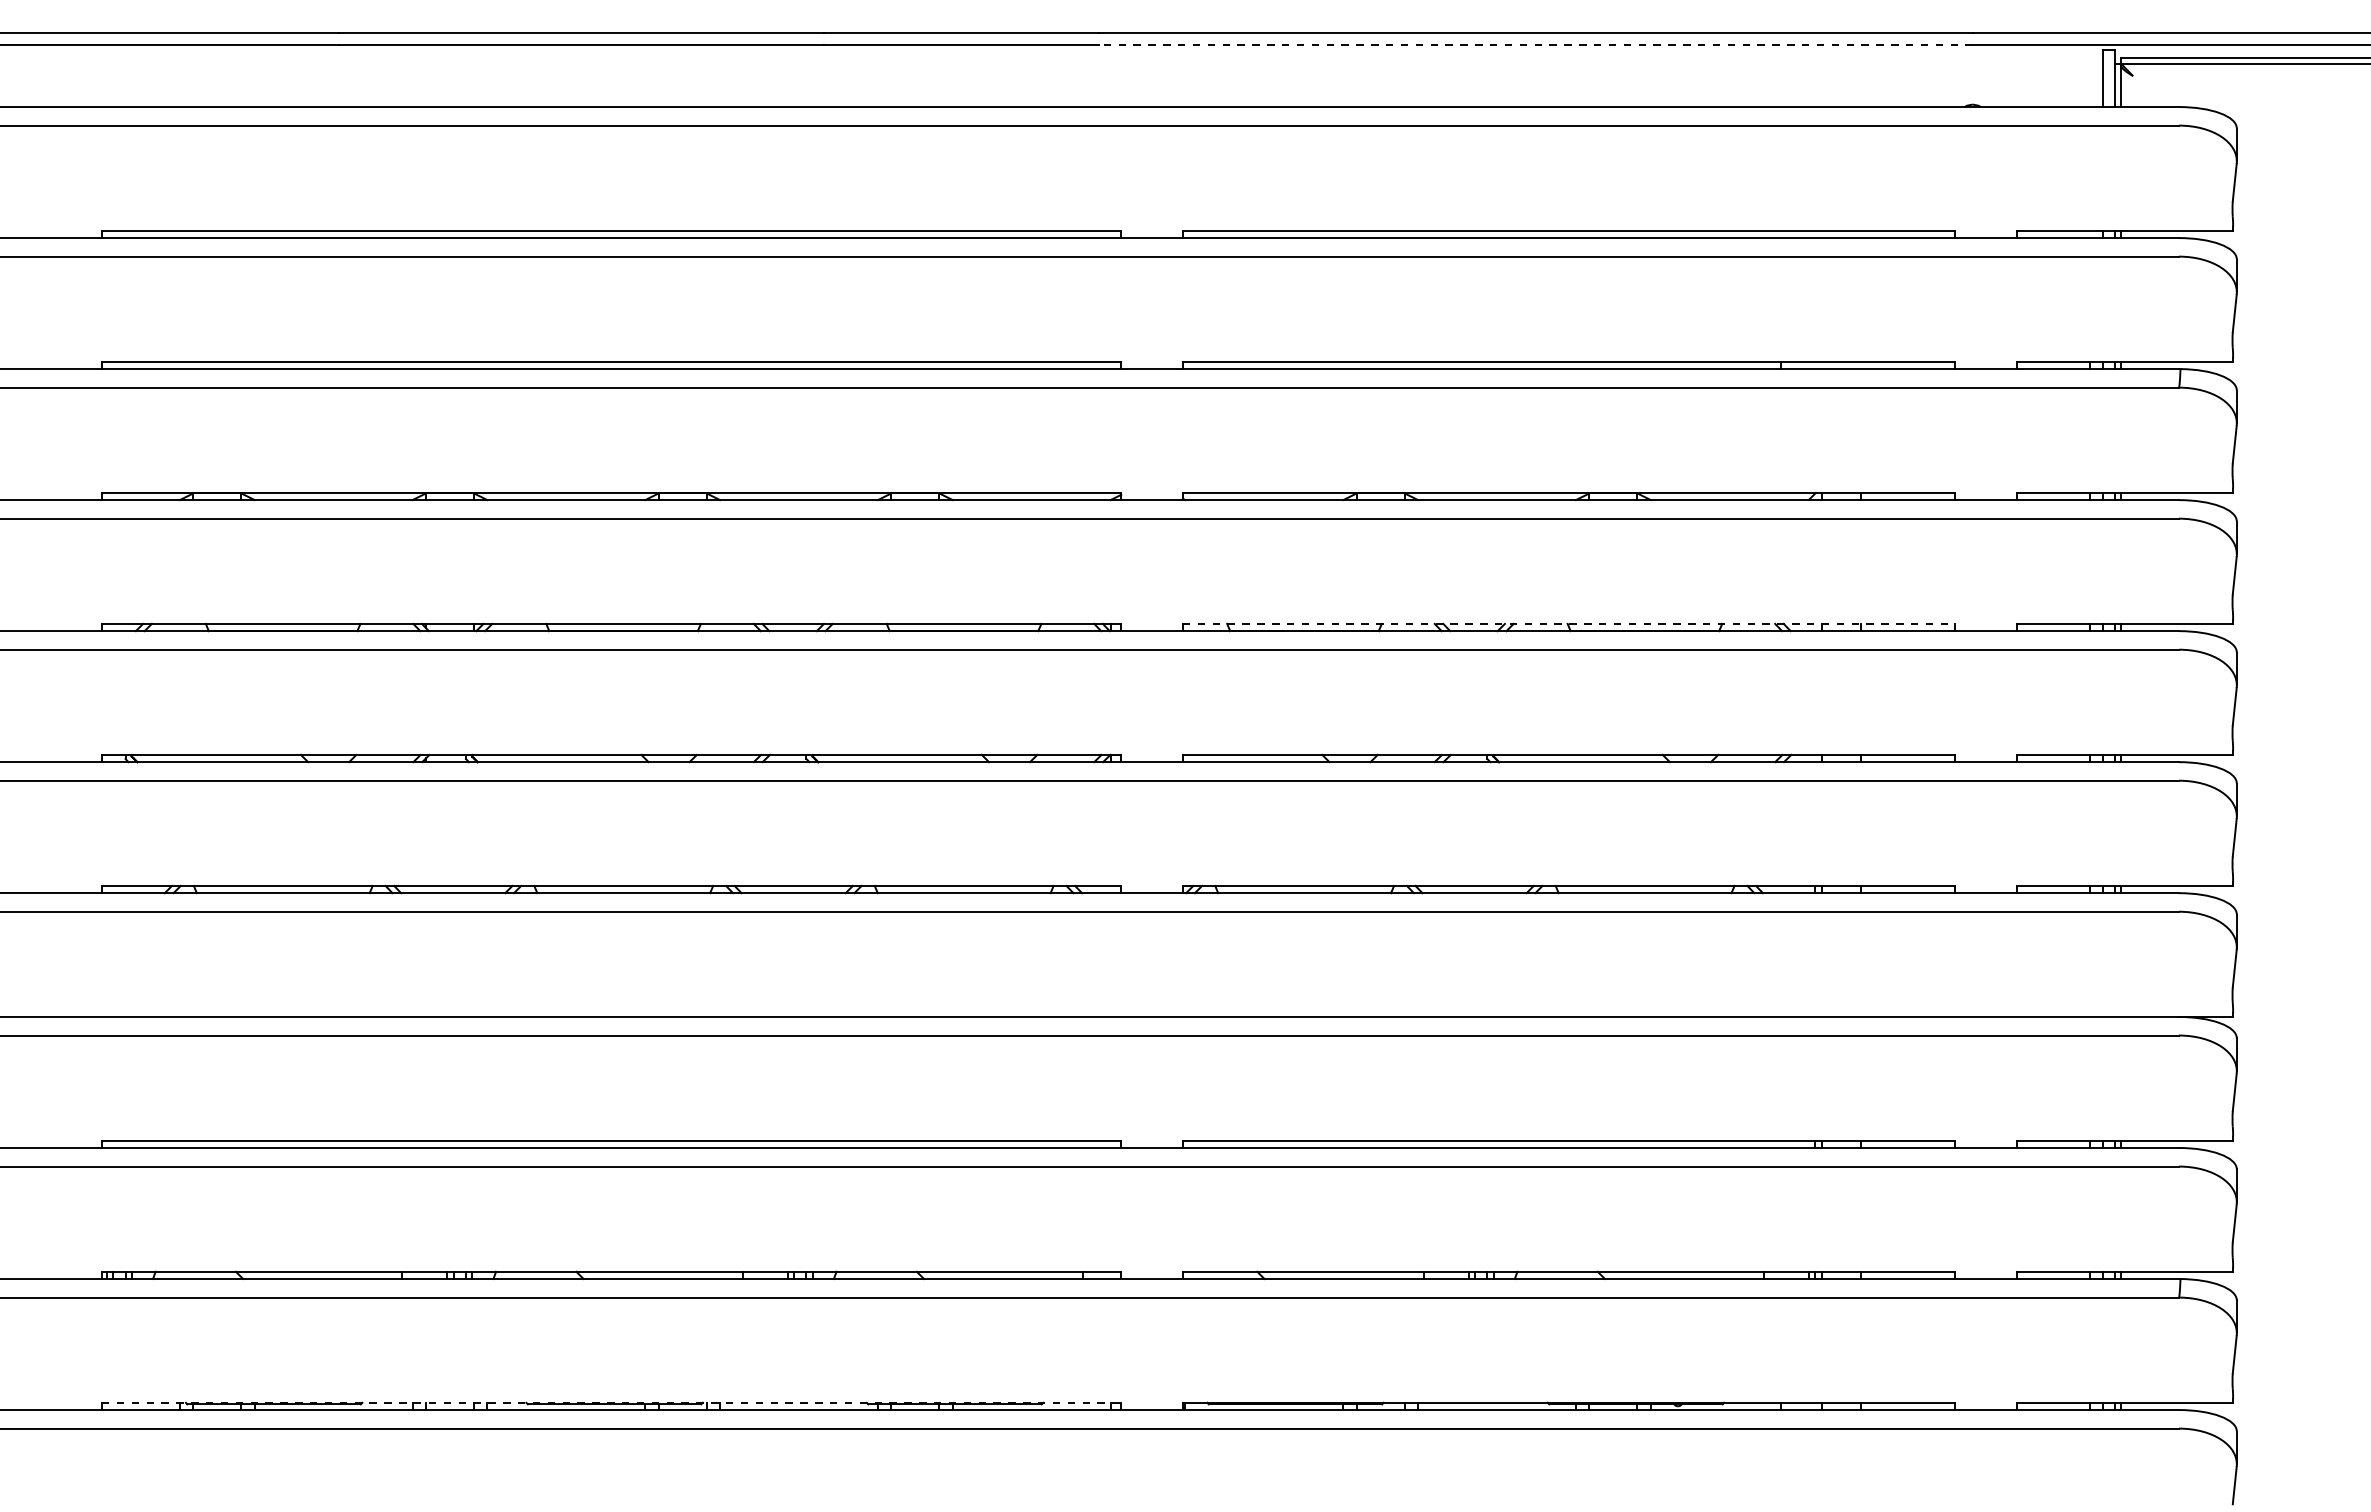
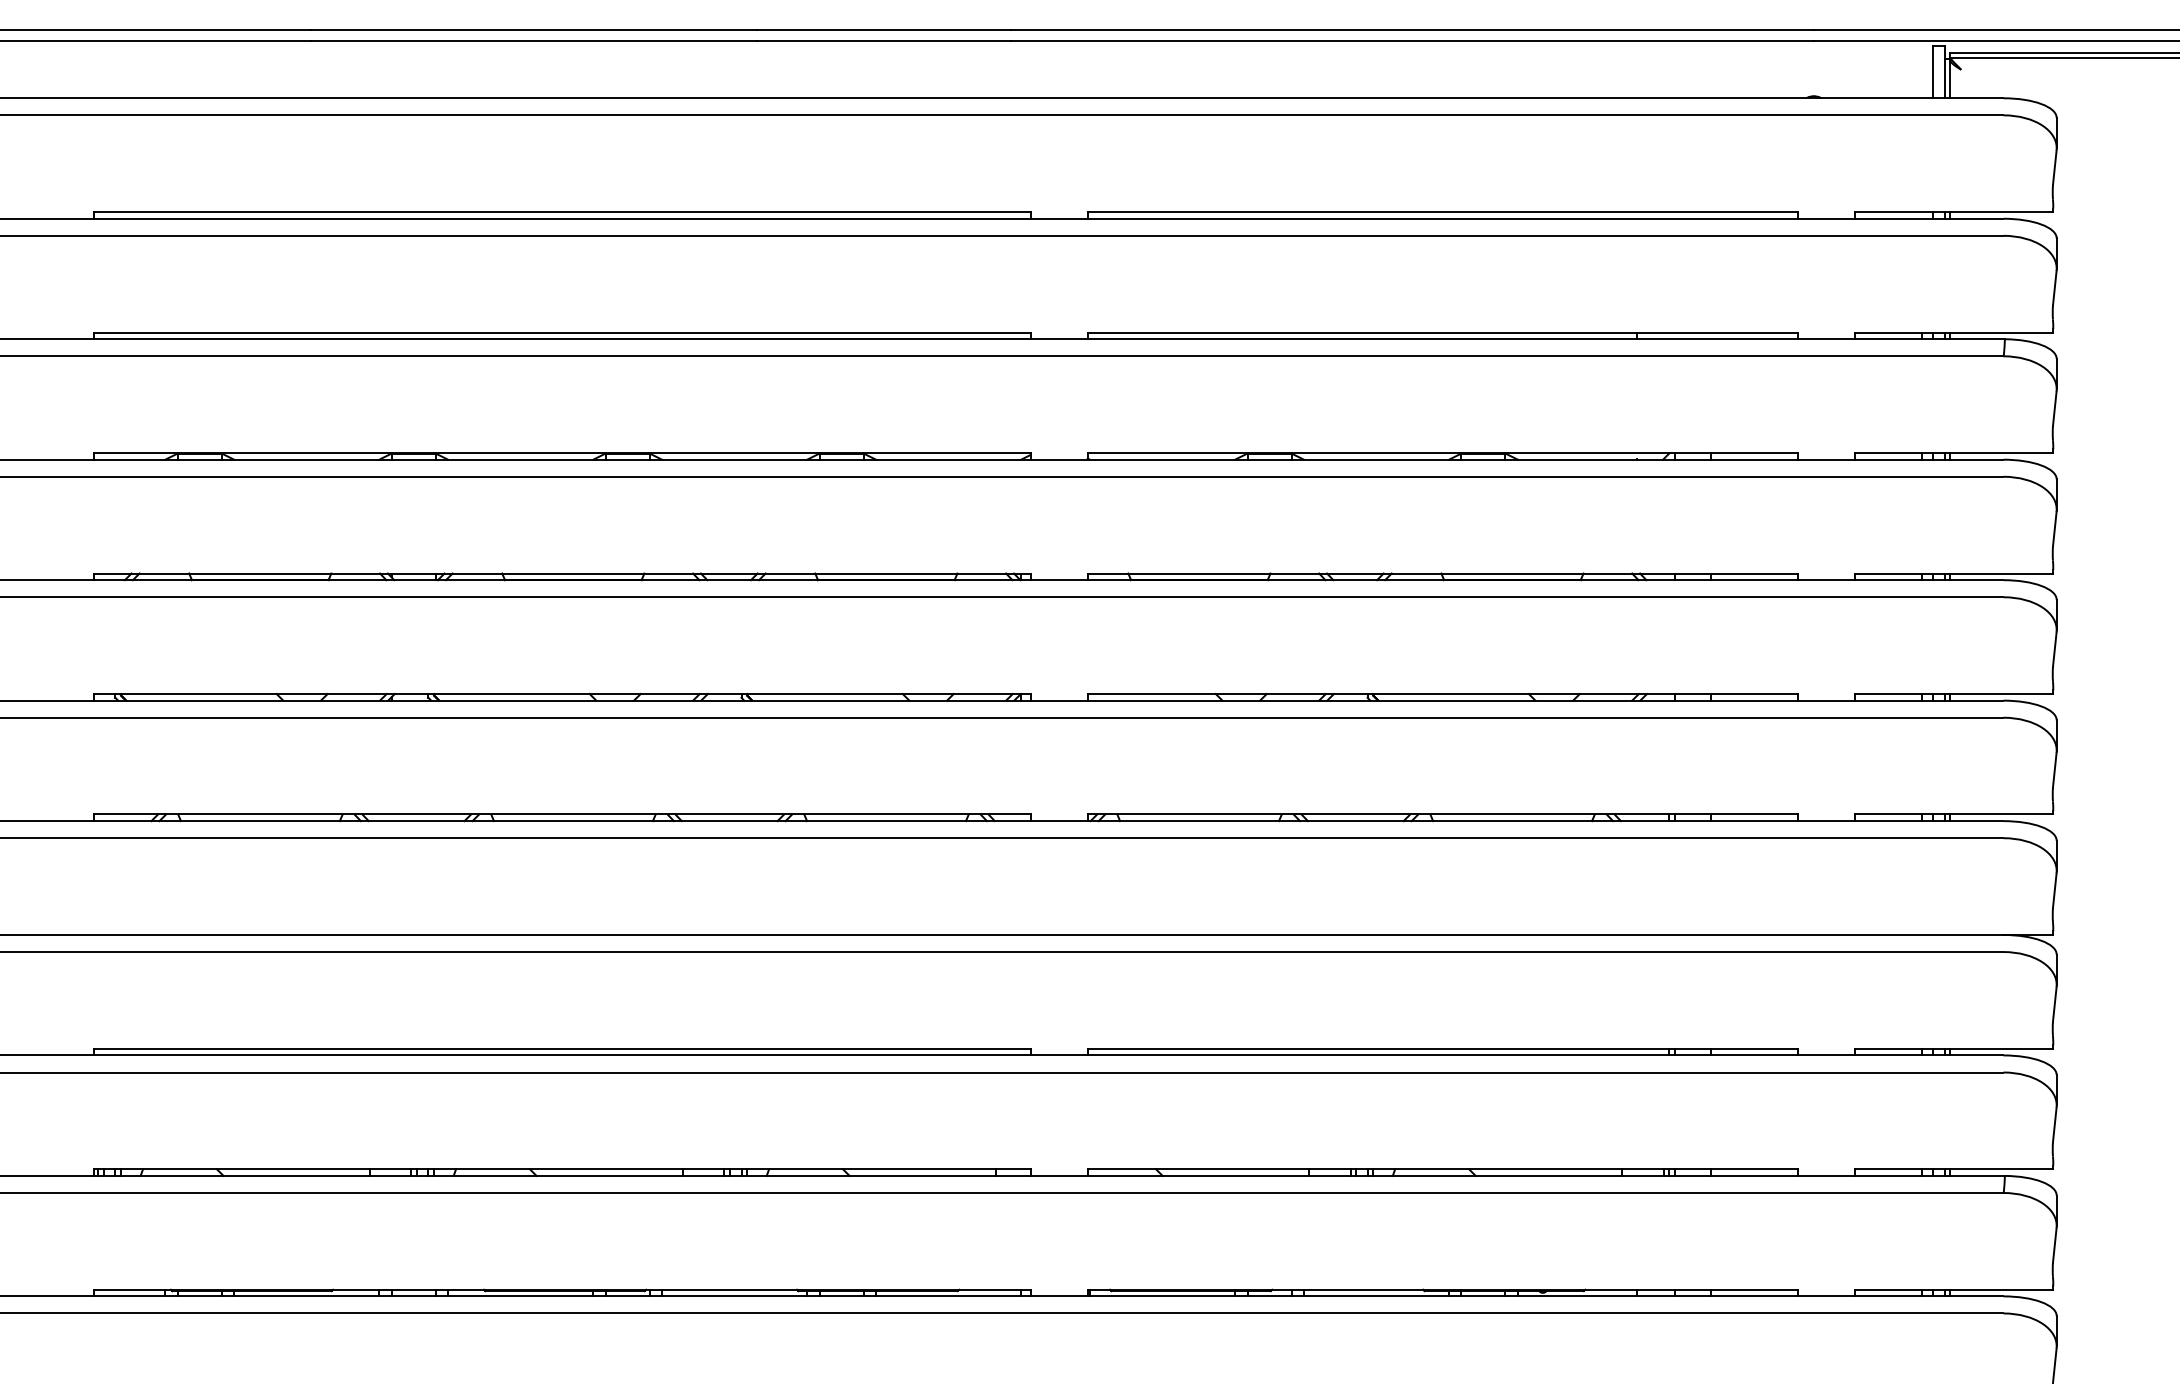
line: (1536, 45) -> (1412, 41), dashed -> solid
line: (1569, 623) -> (1443, 573), dashed -> solid
line: (611, 1402) -> (562, 1289), dashed -> solid

